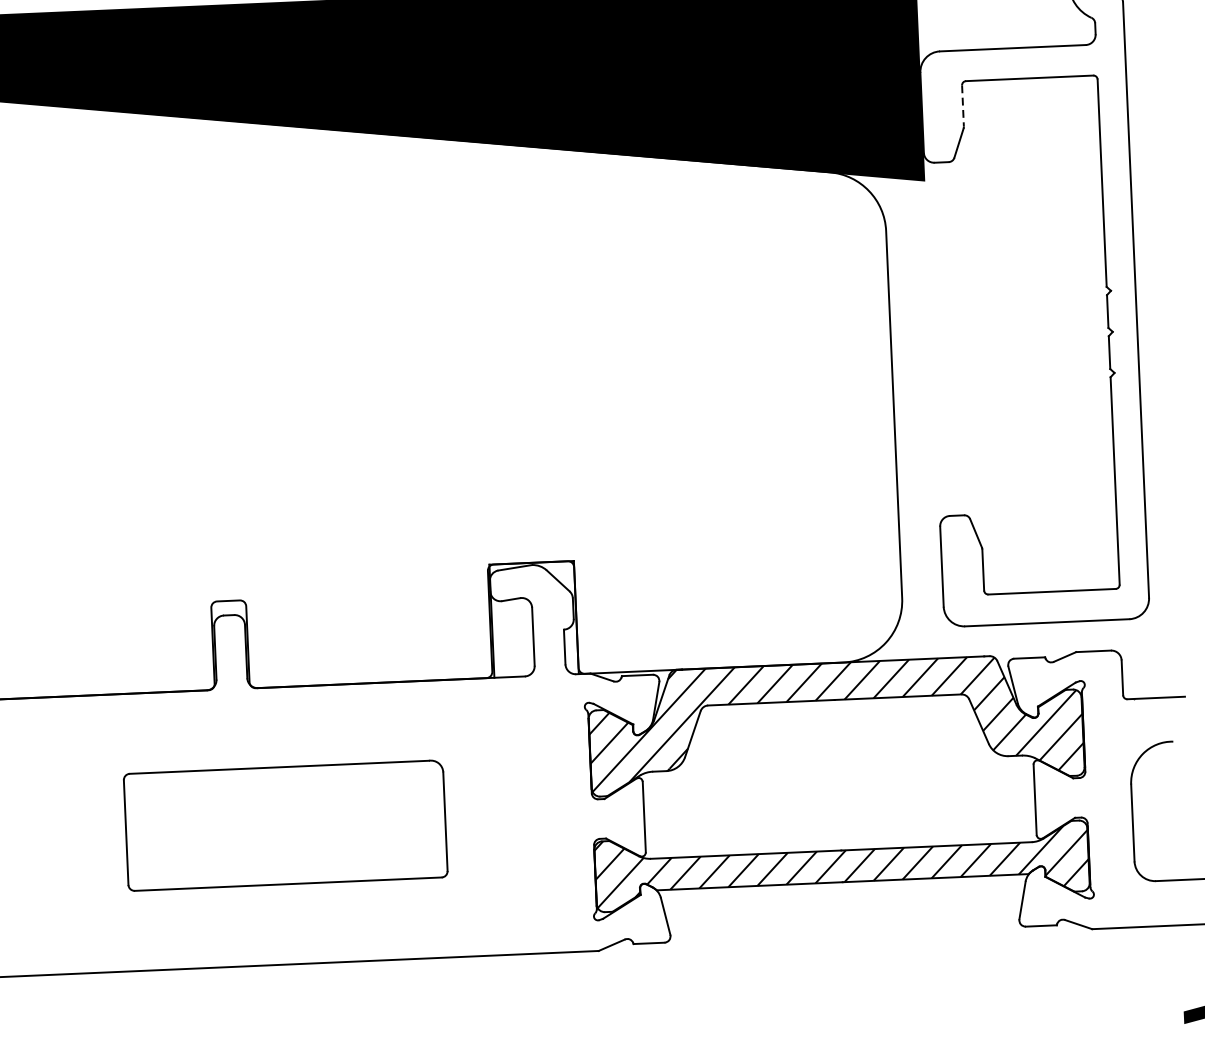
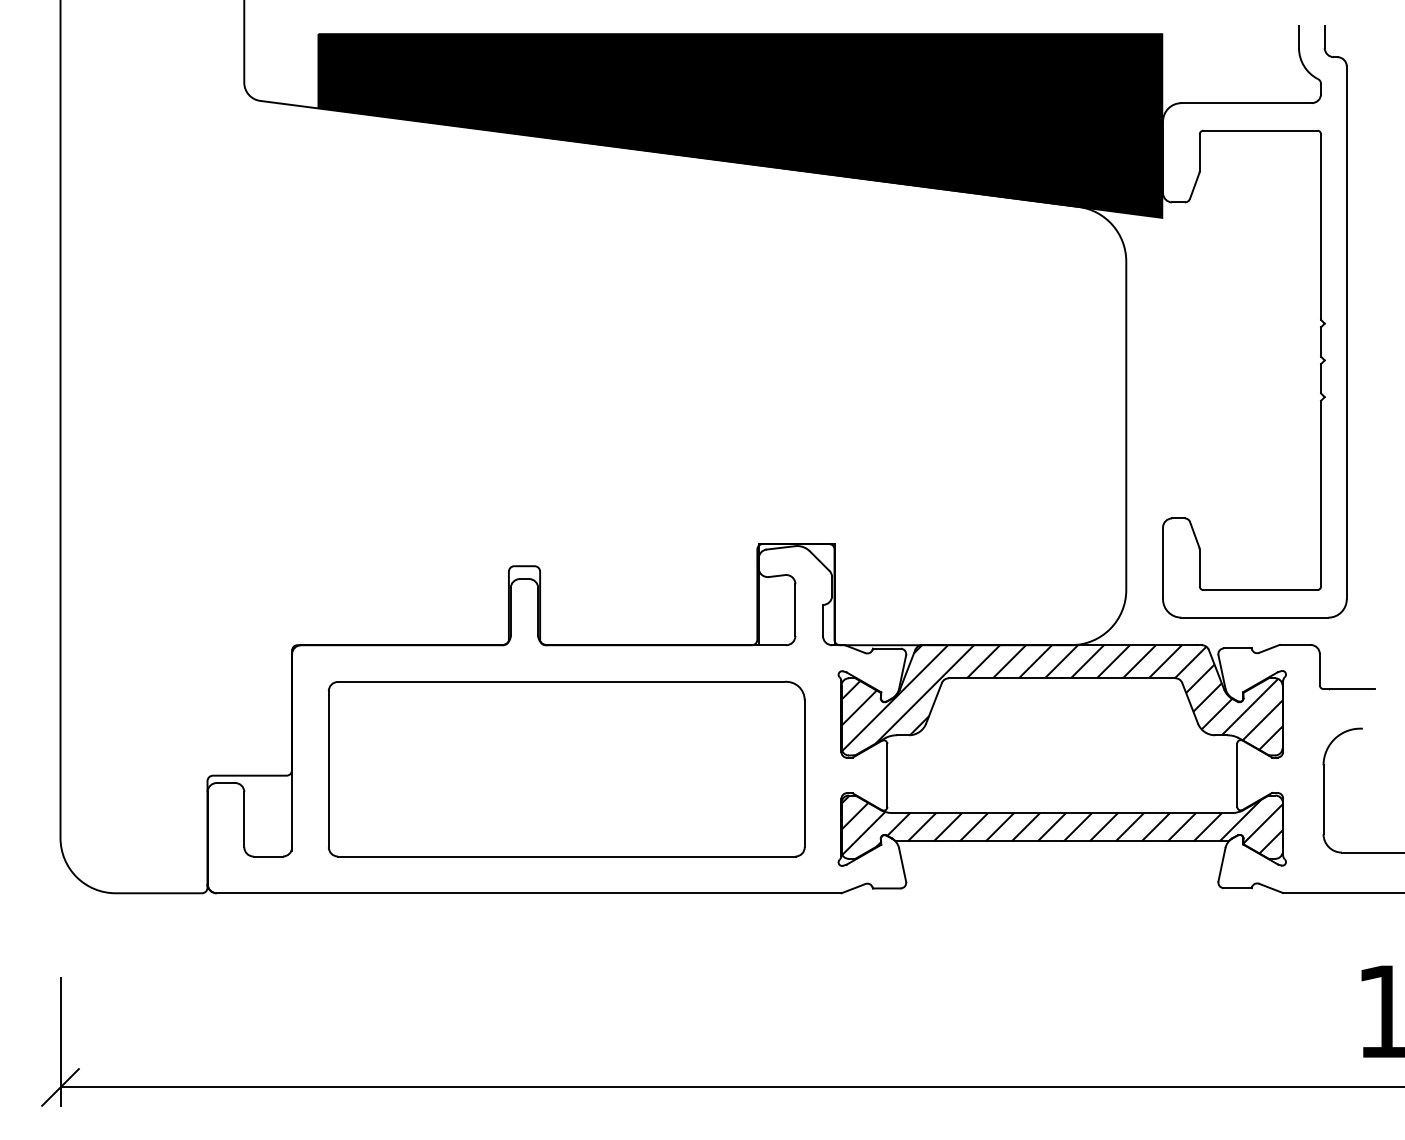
line: (962, 106) -> (1199, 153), dashed -> solid
part: (285, 824) -> (566, 768), size x1.67

